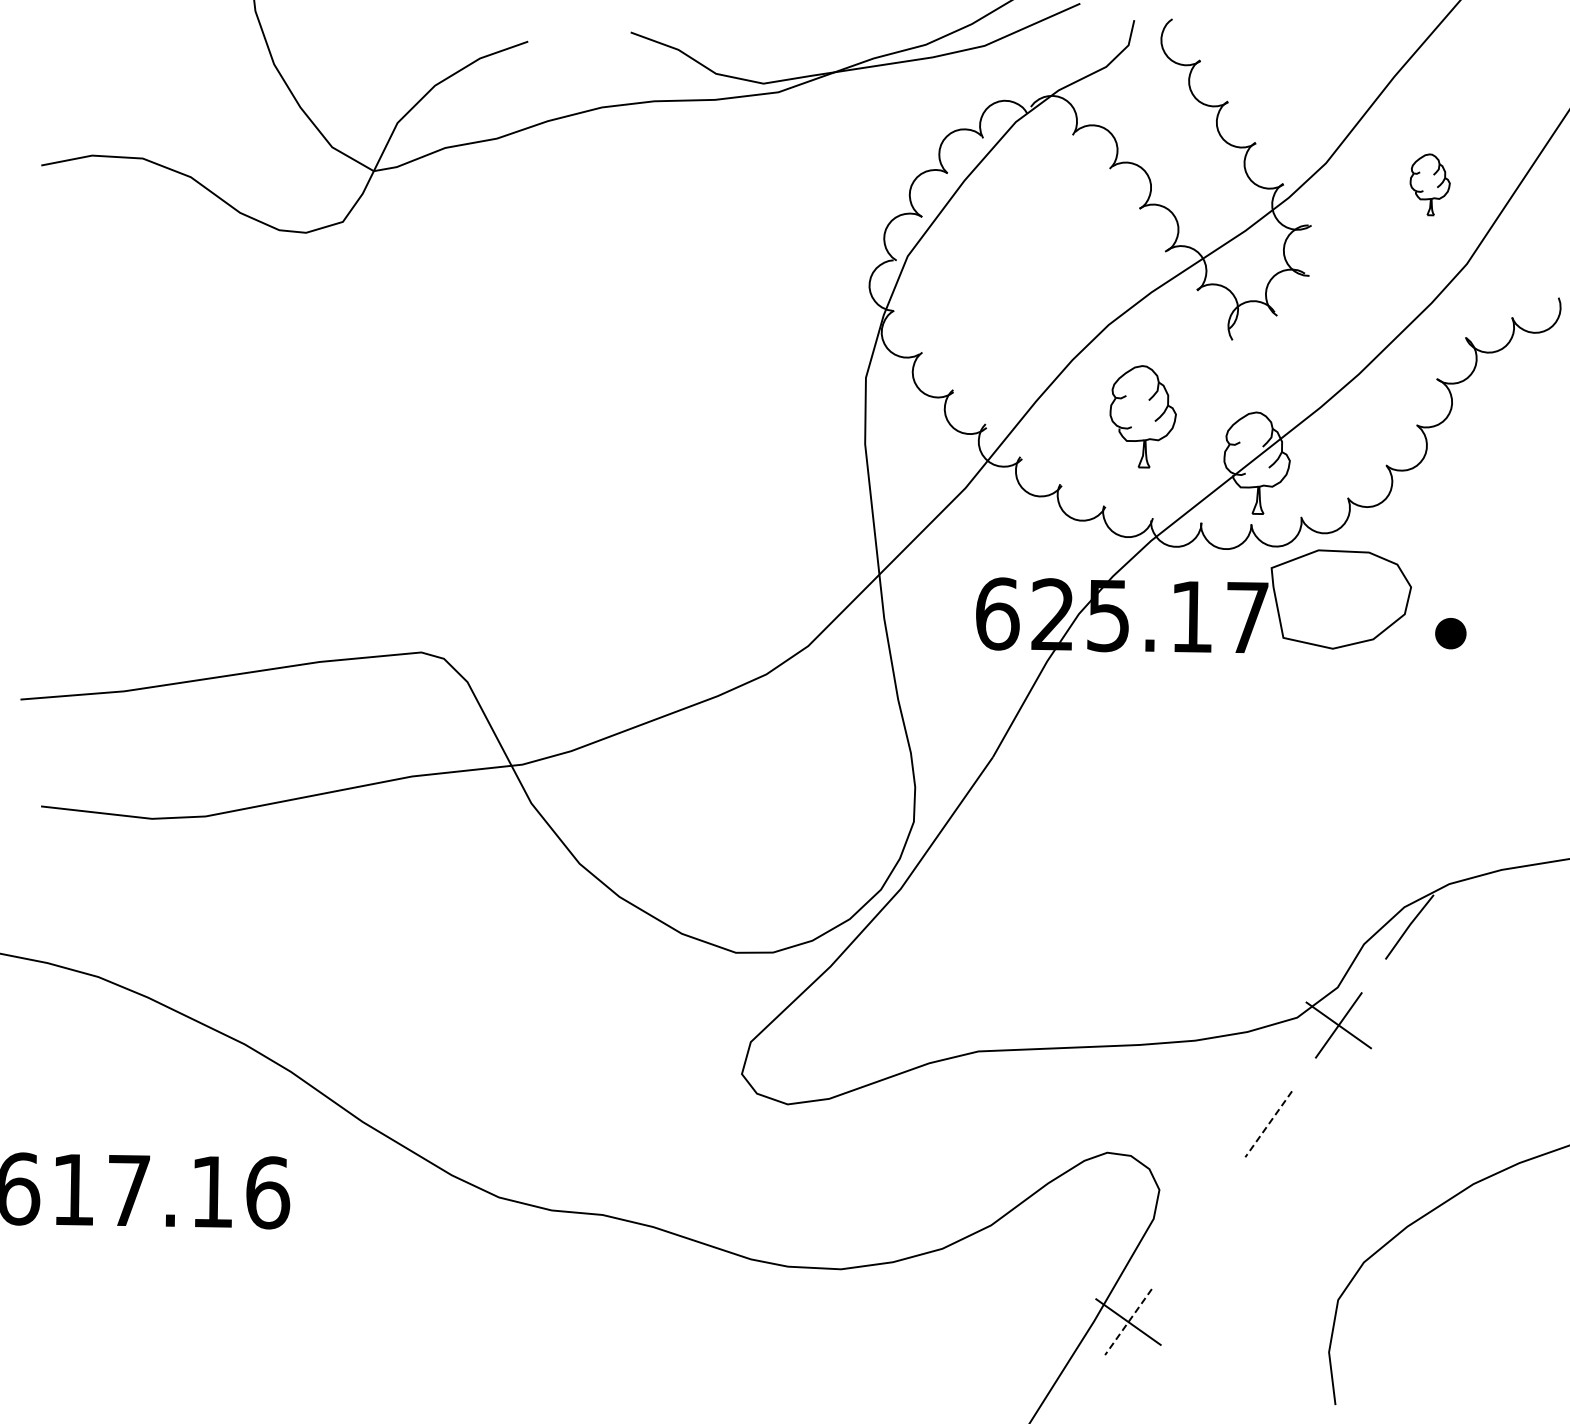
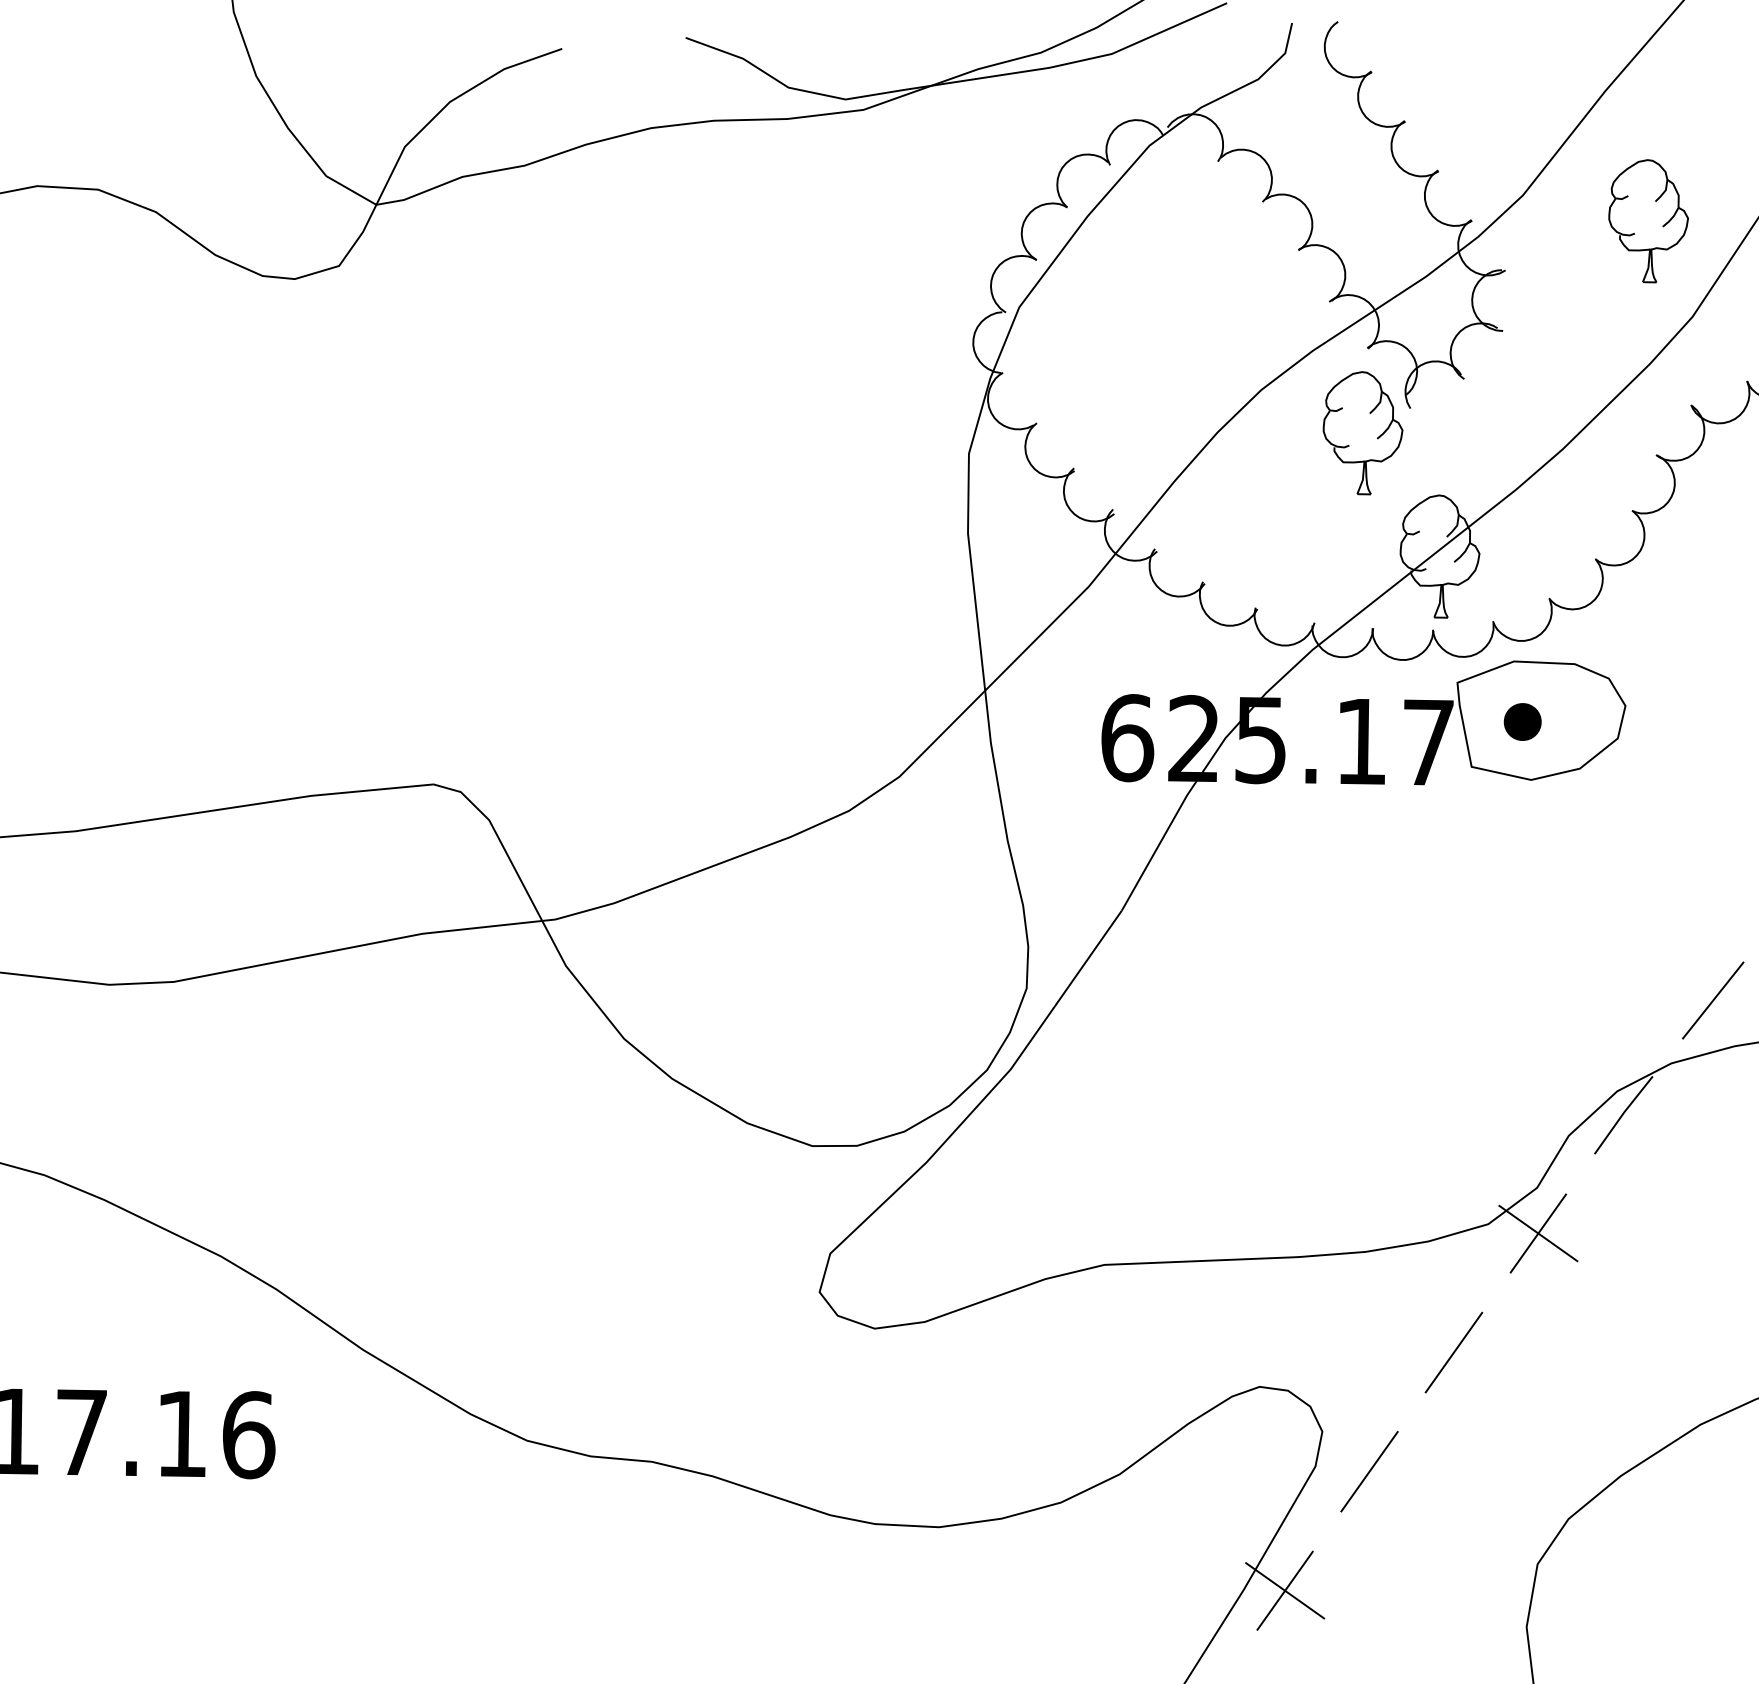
part: (1429, 184) -> (1647, 220), size x1.67
part: (1142, 416) -> (1362, 432), moved
part: (1450, 633) -> (1522, 721), moved
line: (1483, 831) -> (1712, 1000), added
line: (1268, 1124) -> (1453, 1352), dashed -> solid
line: (1198, 1223) -> (1369, 1472), added
line: (1128, 1322) -> (1285, 1591), dashed -> solid

